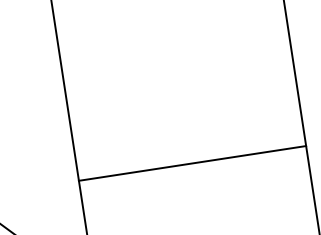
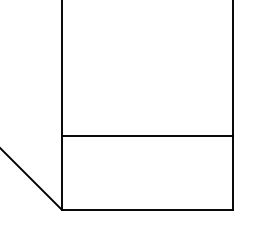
line: (192, 163) -> (147, 135), moved

